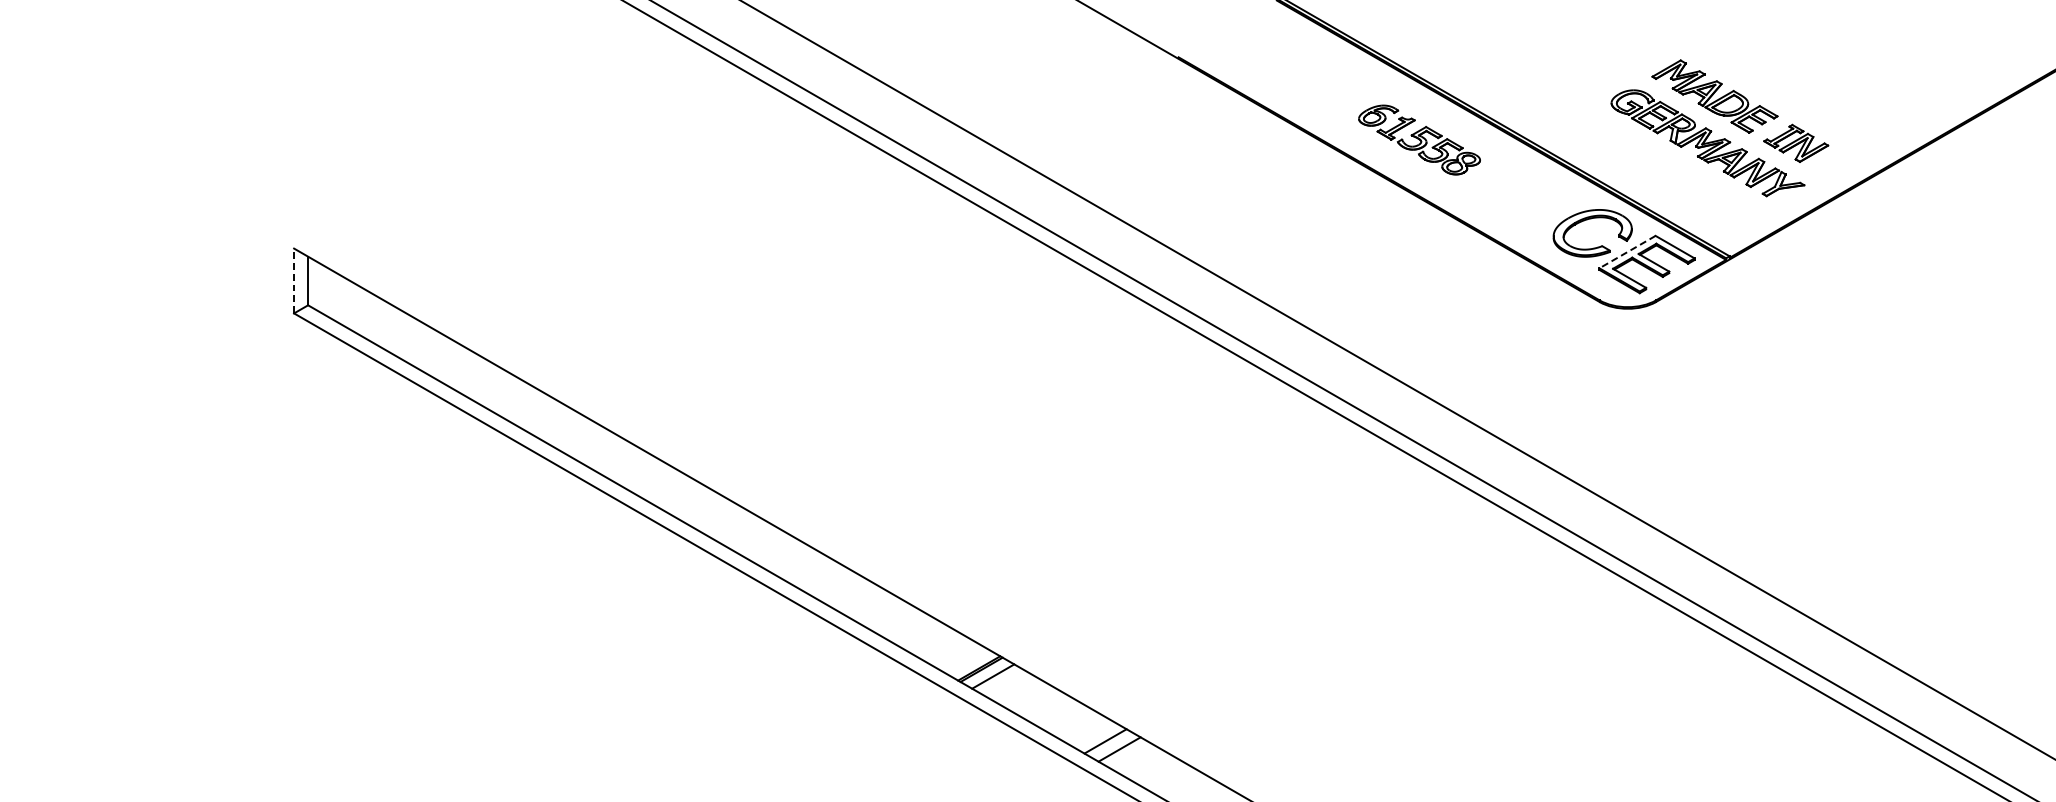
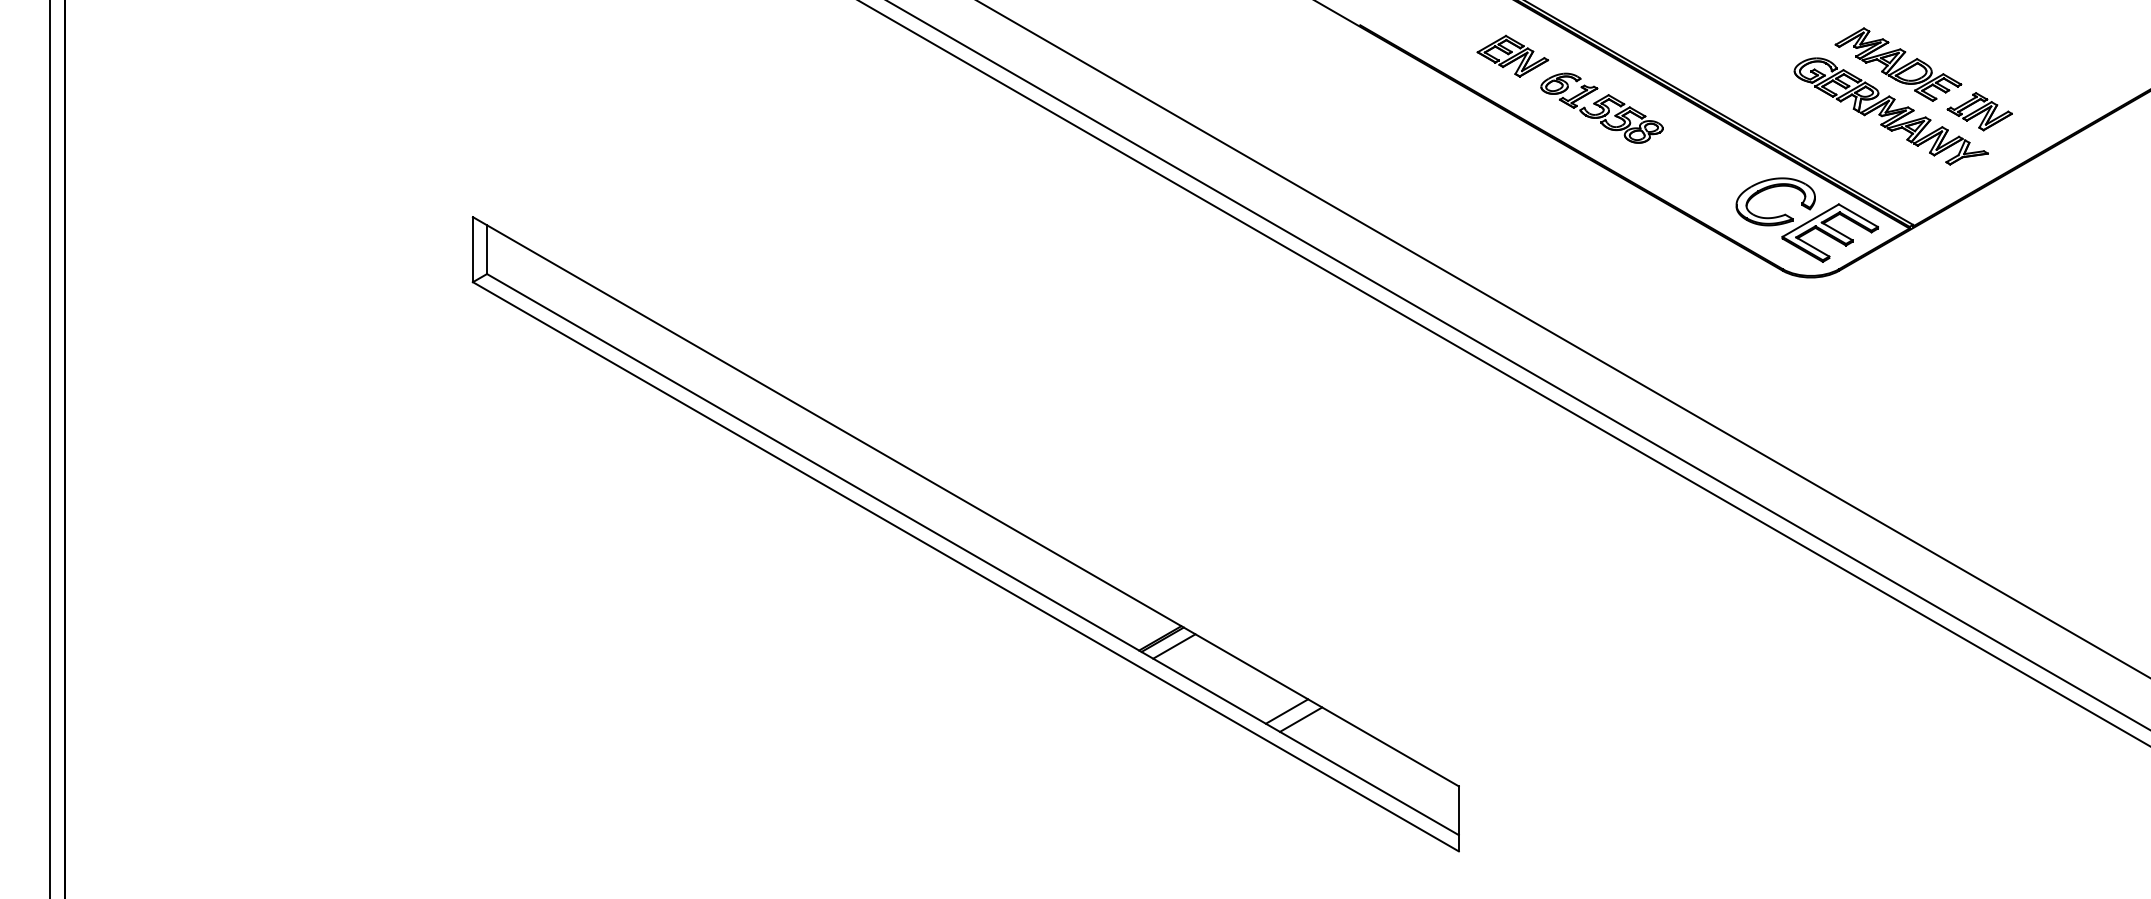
part: (1330, 87) -> (1512, 55), added
line: (1627, 251) -> (1810, 220), dashed -> solid
line: (293, 280) -> (472, 249), dashed -> solid

